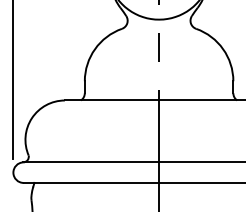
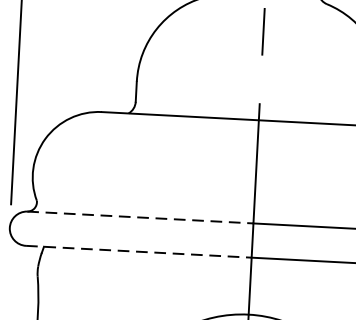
line: (91, 162) -> (140, 217), solid -> dashed
line: (91, 182) -> (139, 251), solid -> dashed

